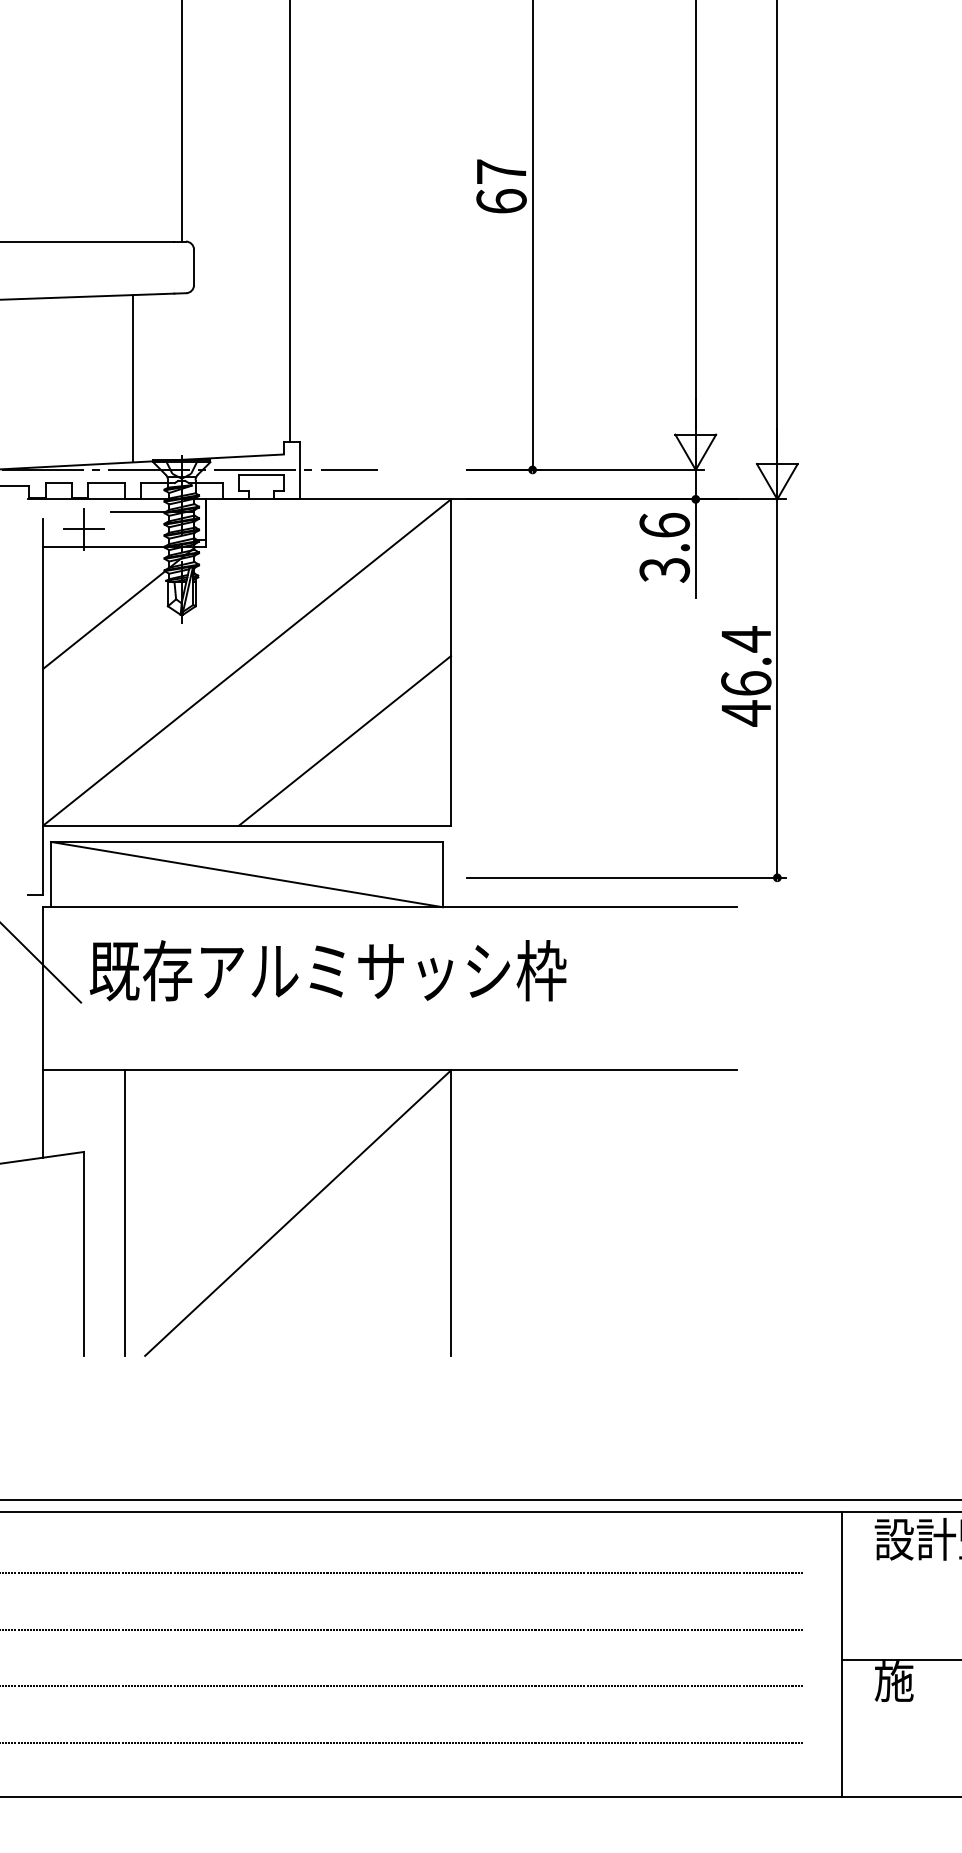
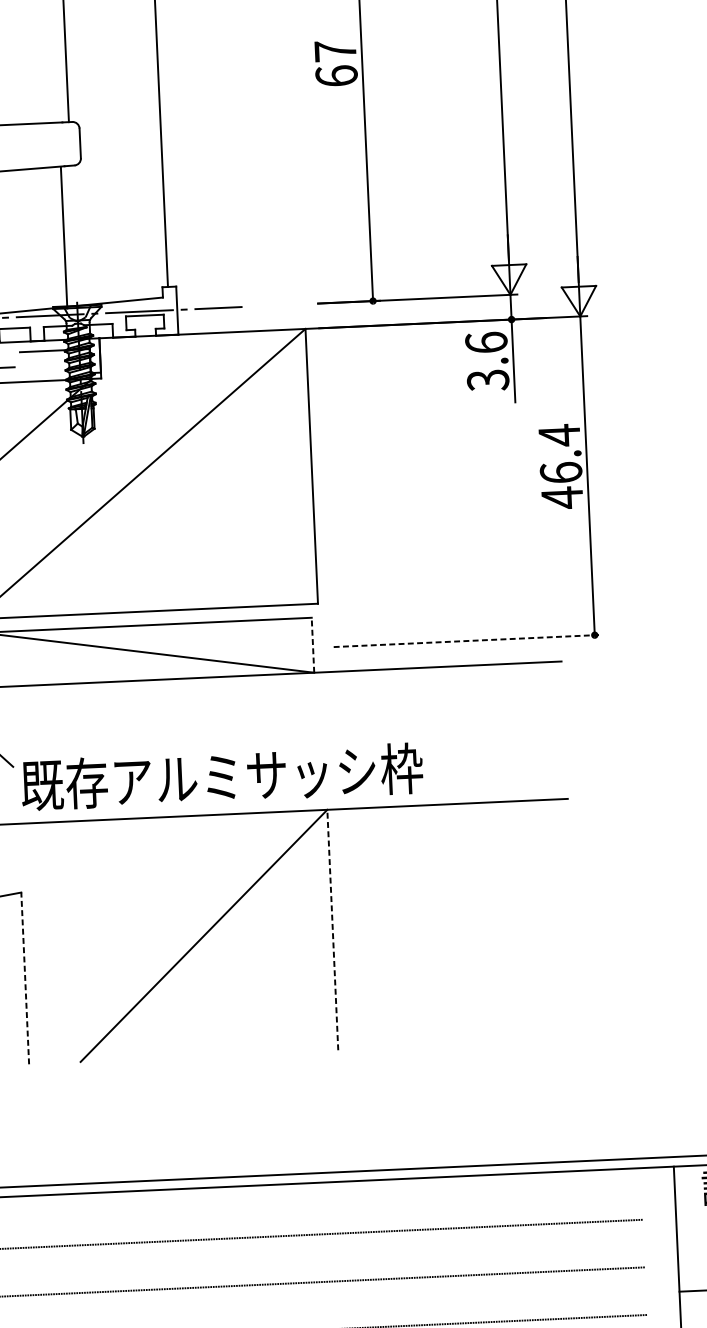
line: (132, 378) -> (63, 237), moved
line: (345, 740) -> (225, 536), removed
line: (442, 874) -> (312, 645), solid -> dashed
line: (626, 877) -> (467, 640), solid -> dashed
text: (327, 970) -> (221, 776), moved
line: (124, 1212) -> (57, 941), removed
line: (451, 1213) -> (333, 930), solid -> dashed
line: (83, 1253) -> (24, 978), solid -> dashed

